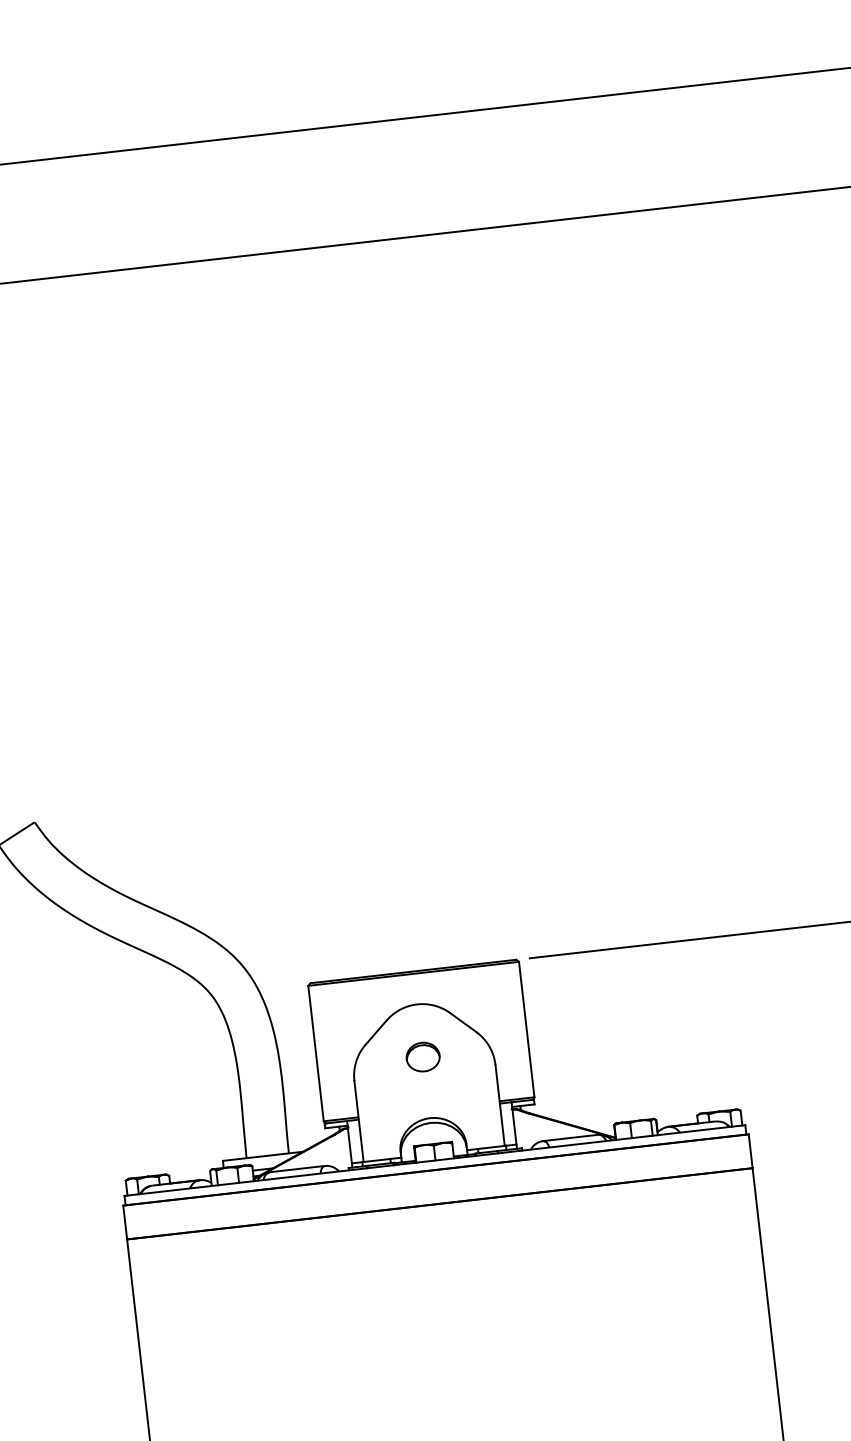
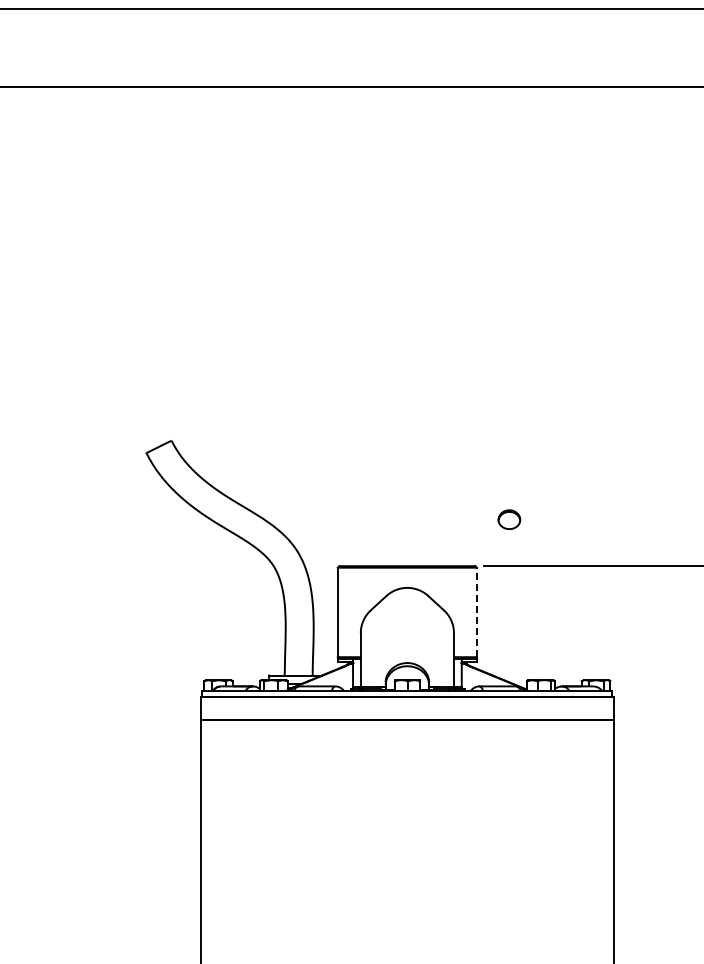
line: (525, 1029) -> (476, 612), solid -> dashed
part: (423, 1056) -> (509, 519), moved

